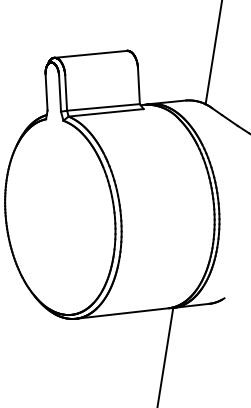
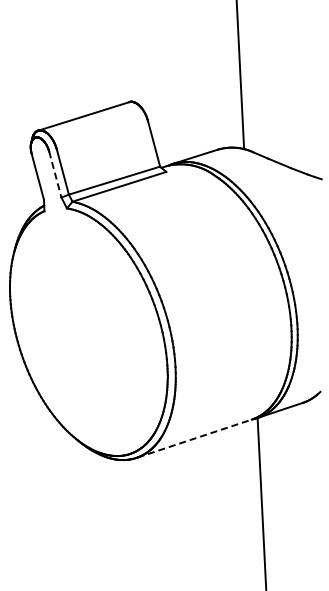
line: (60, 93) -> (55, 174), solid -> dashed
line: (123, 313) -> (195, 438), solid -> dashed

